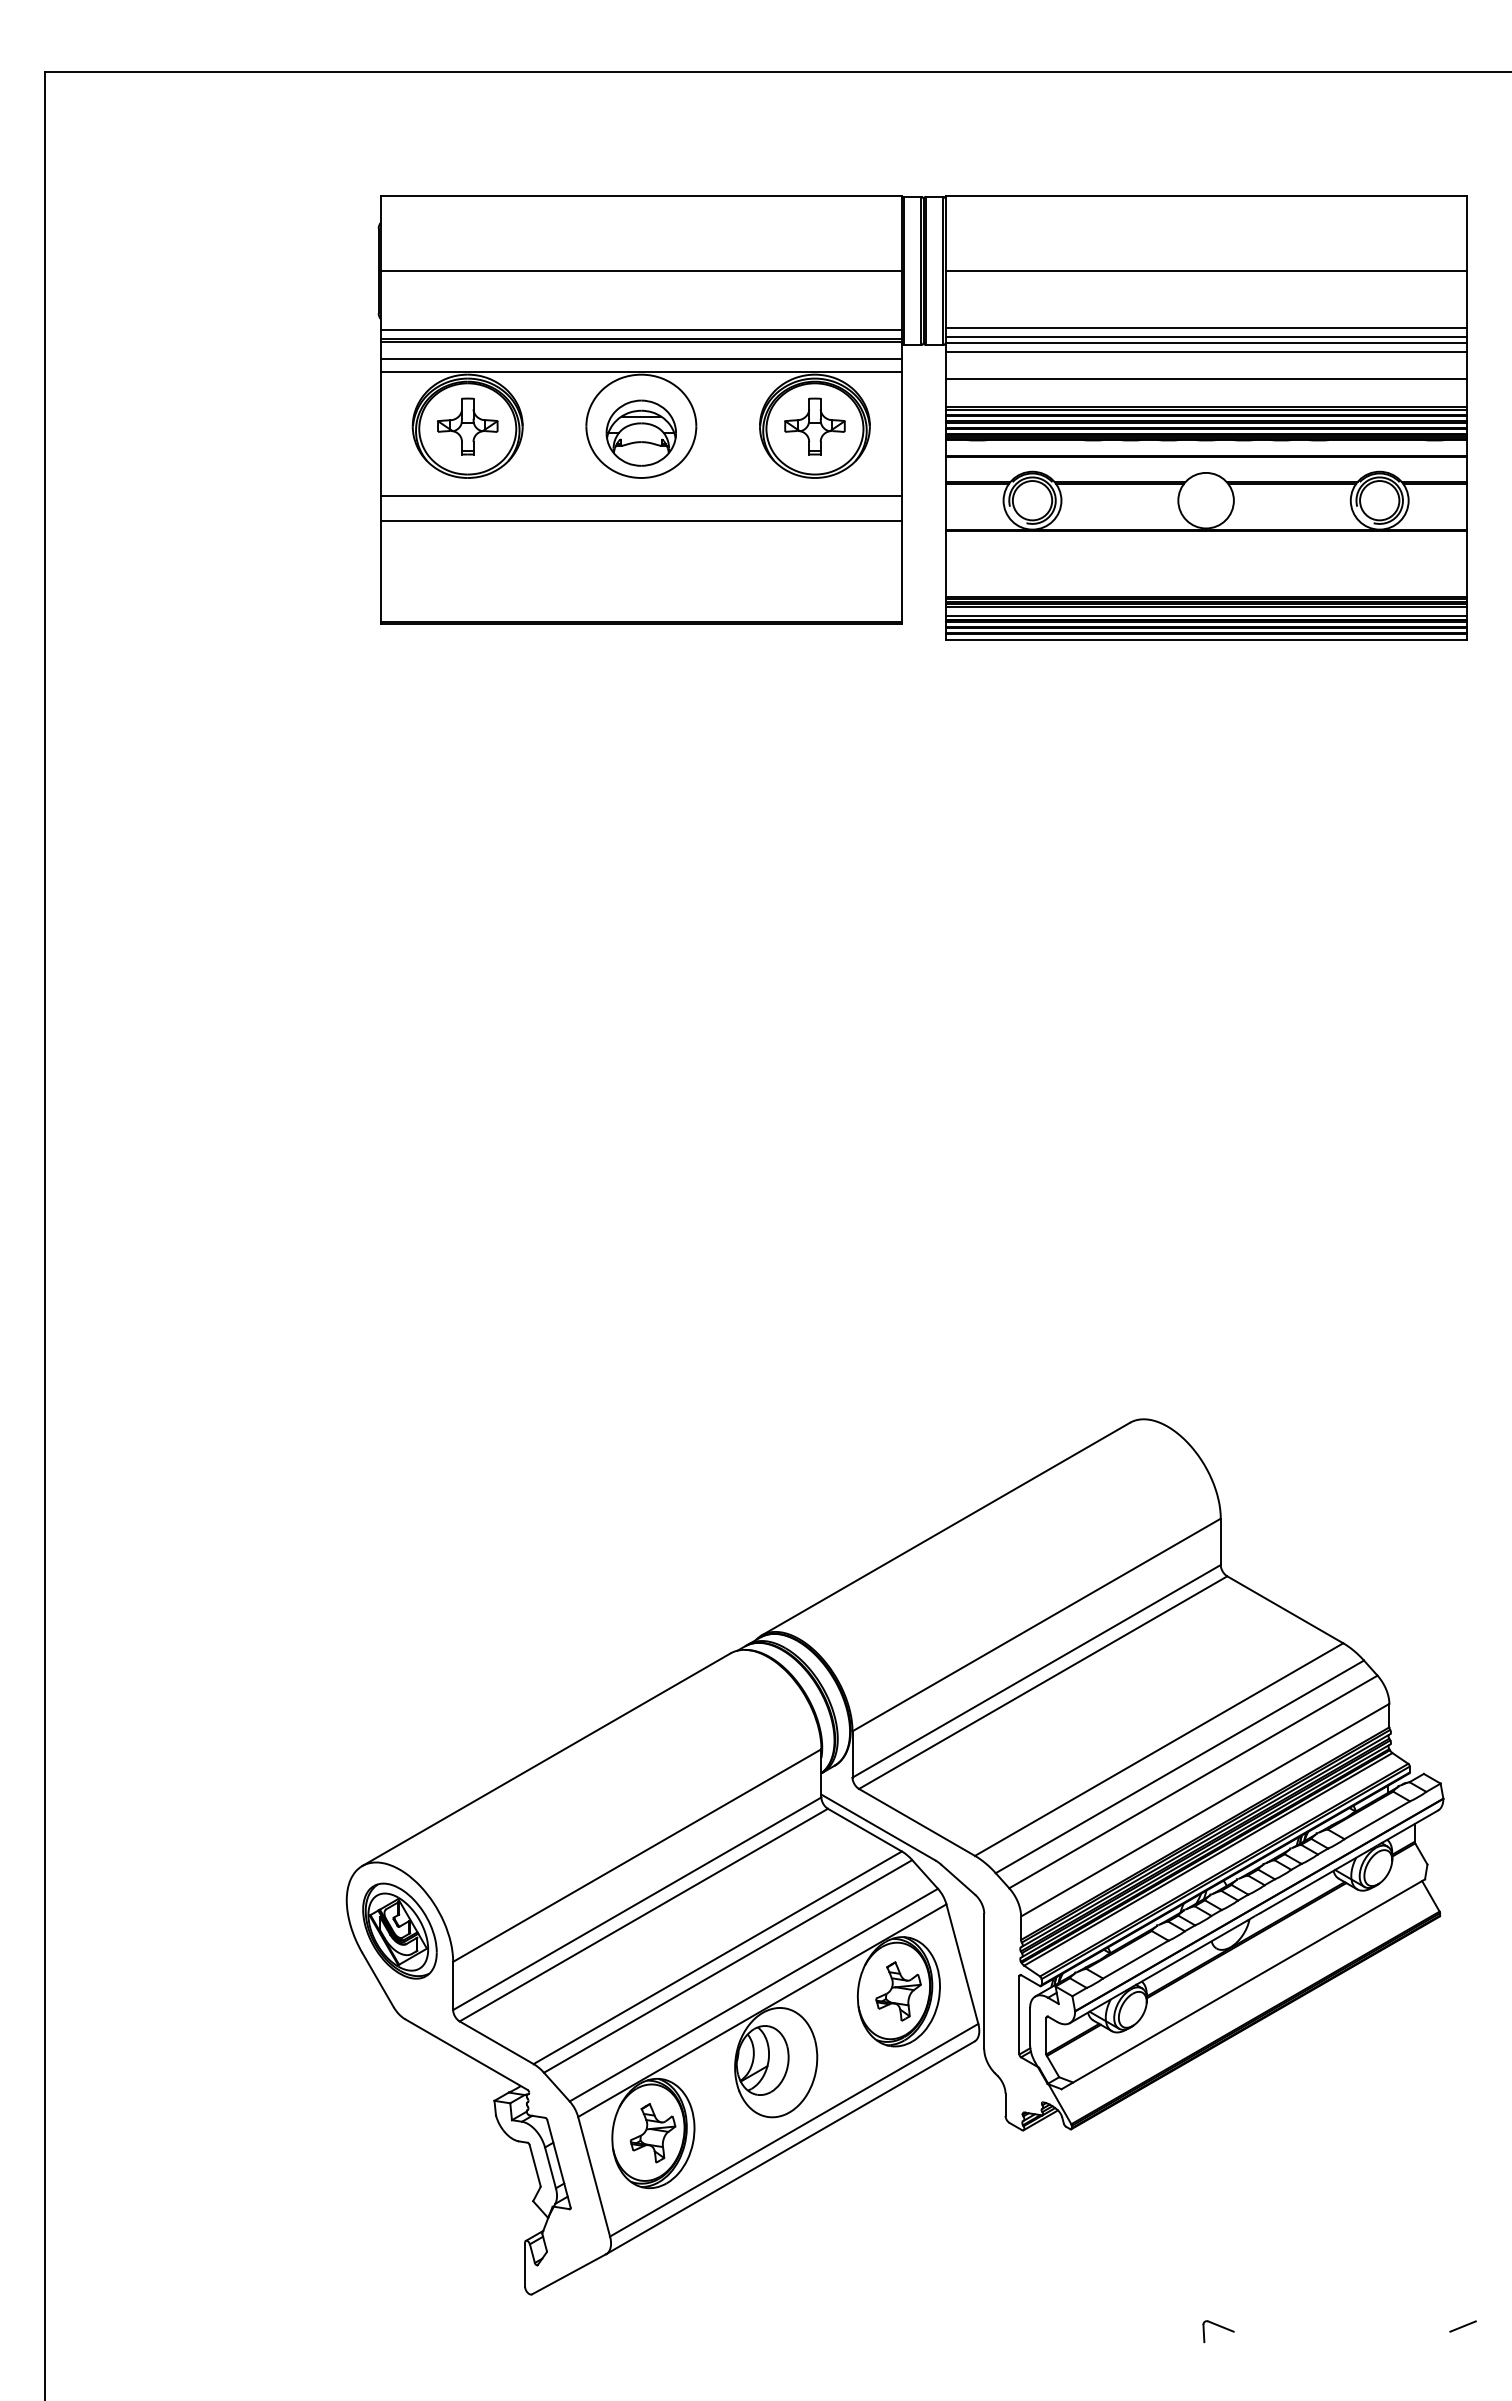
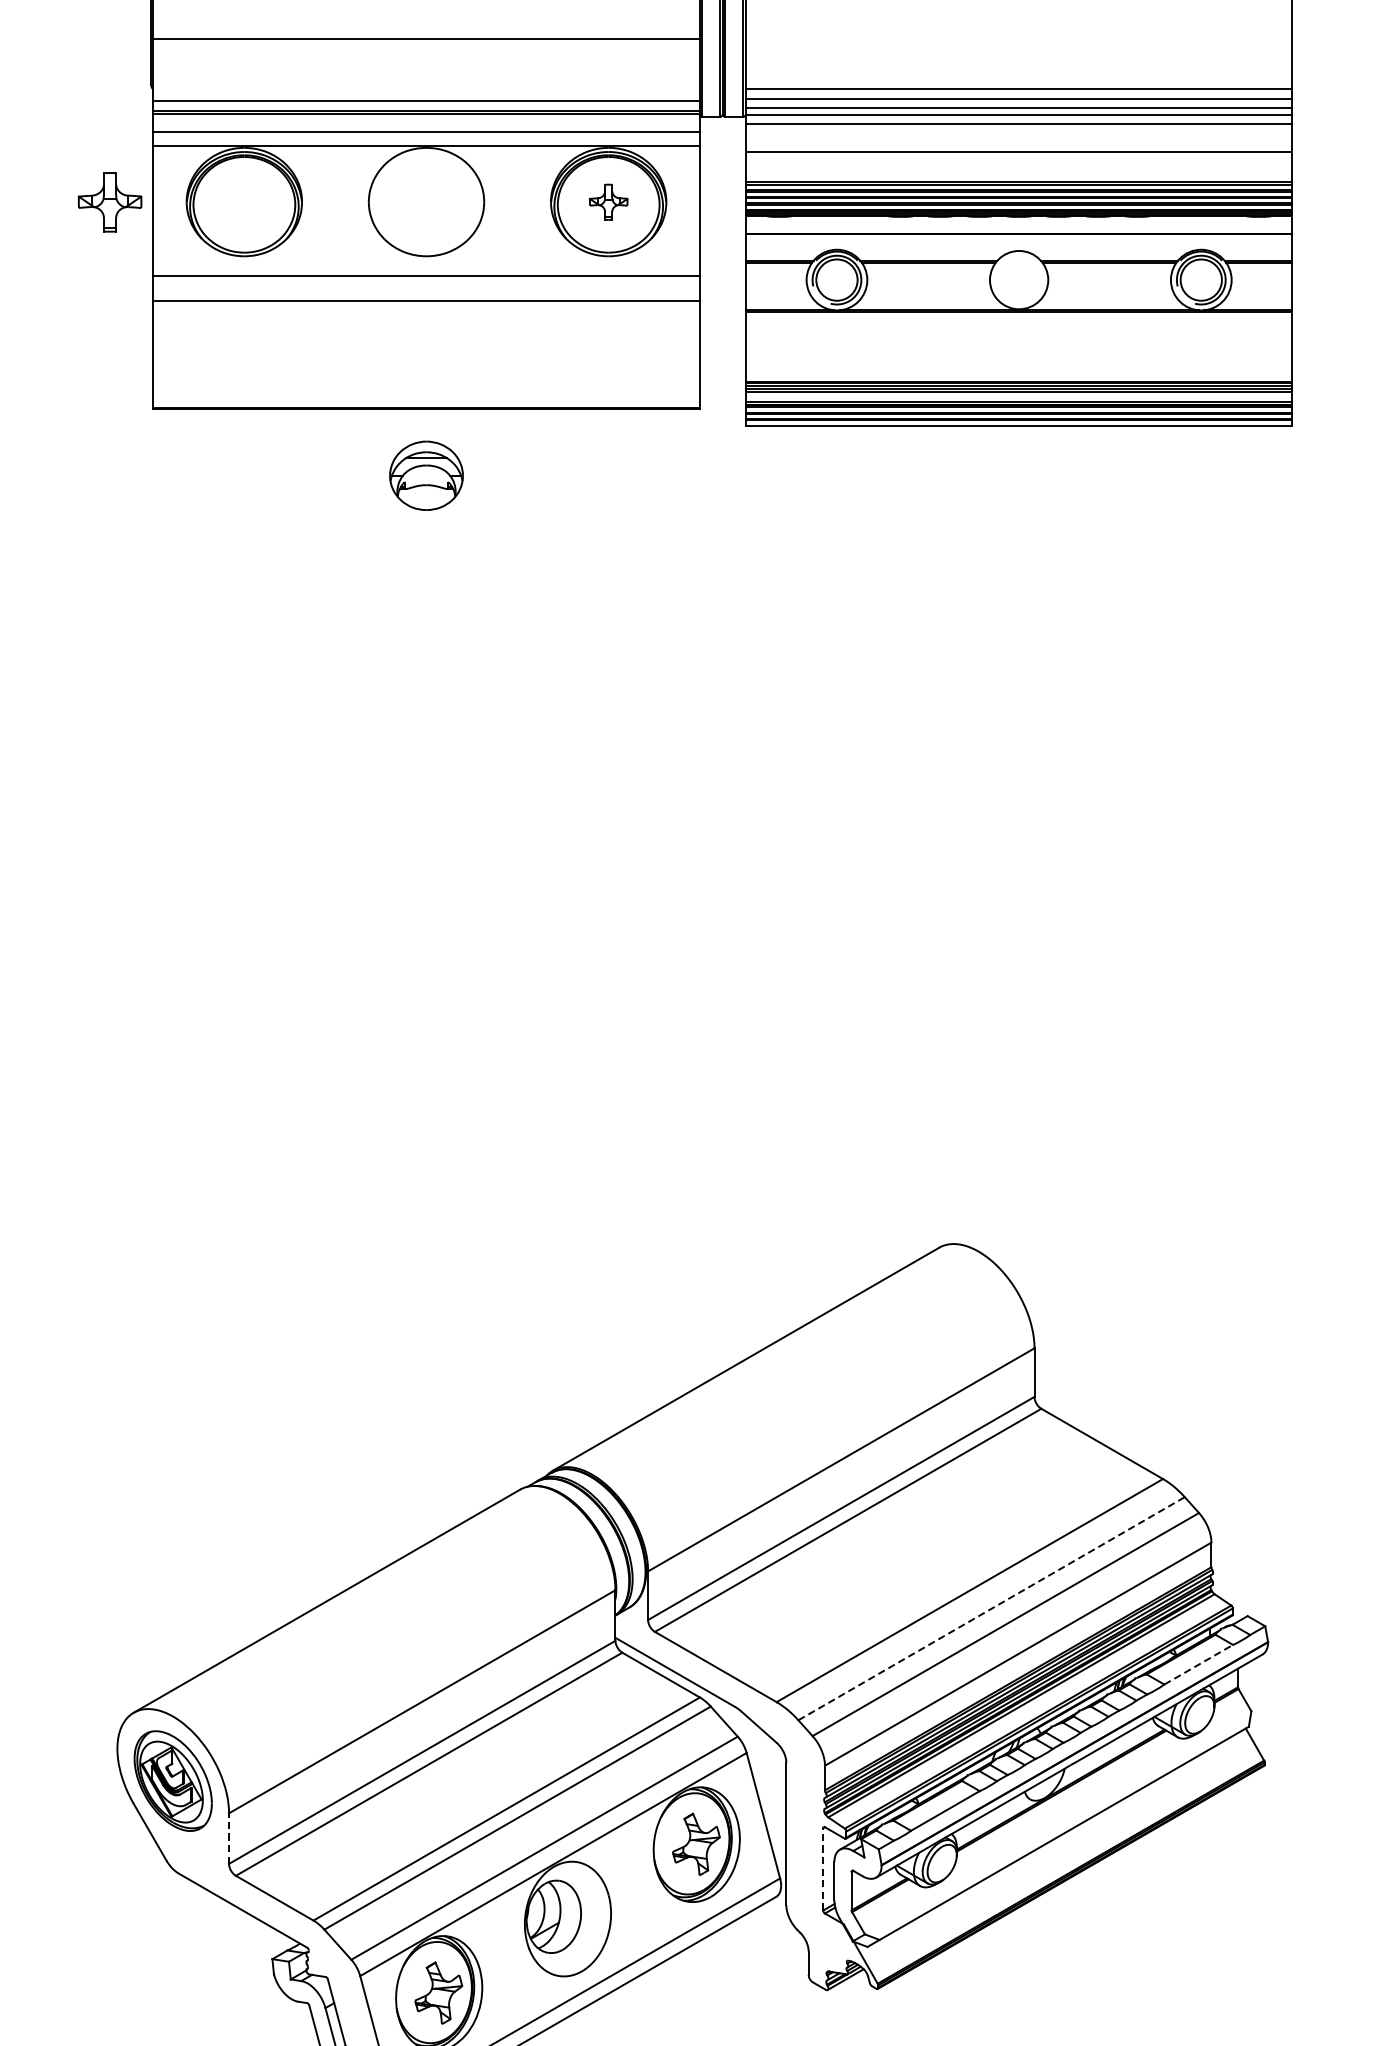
line: (1205, 270) -> (1018, 88), moved
part: (467, 426) -> (109, 202), moved
part: (814, 426) -> (608, 202), size x0.6
part: (640, 432) -> (425, 475), moved
line: (1179, 1766) -> (991, 1608), solid -> dashed
line: (1377, 1820) -> (1198, 1664), solid -> dashed
line: (453, 1985) -> (229, 1838), solid -> dashed
line: (1019, 2014) -> (823, 1868), solid -> dashed

